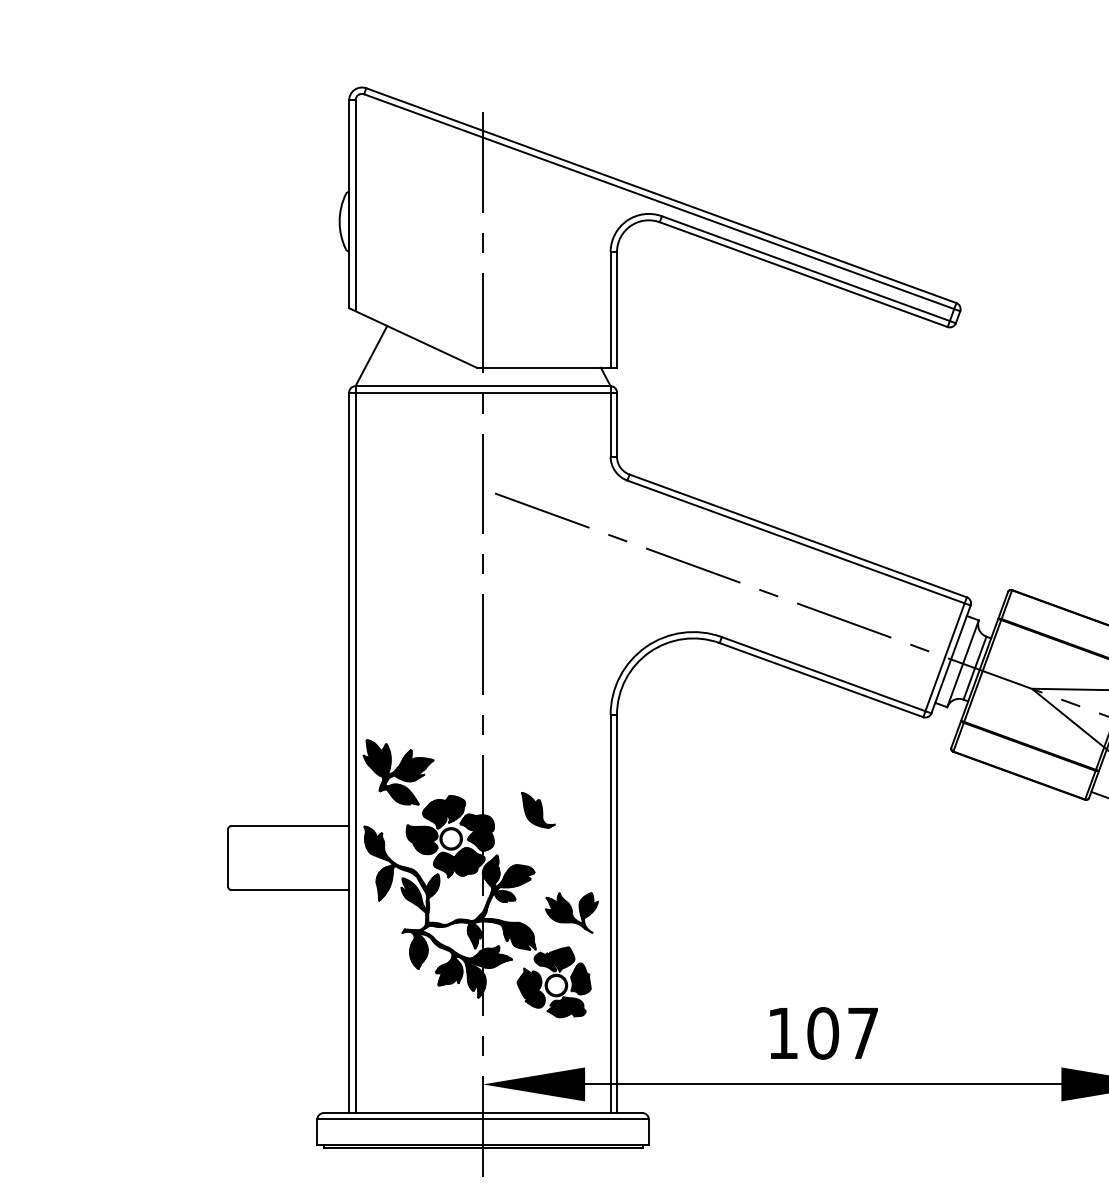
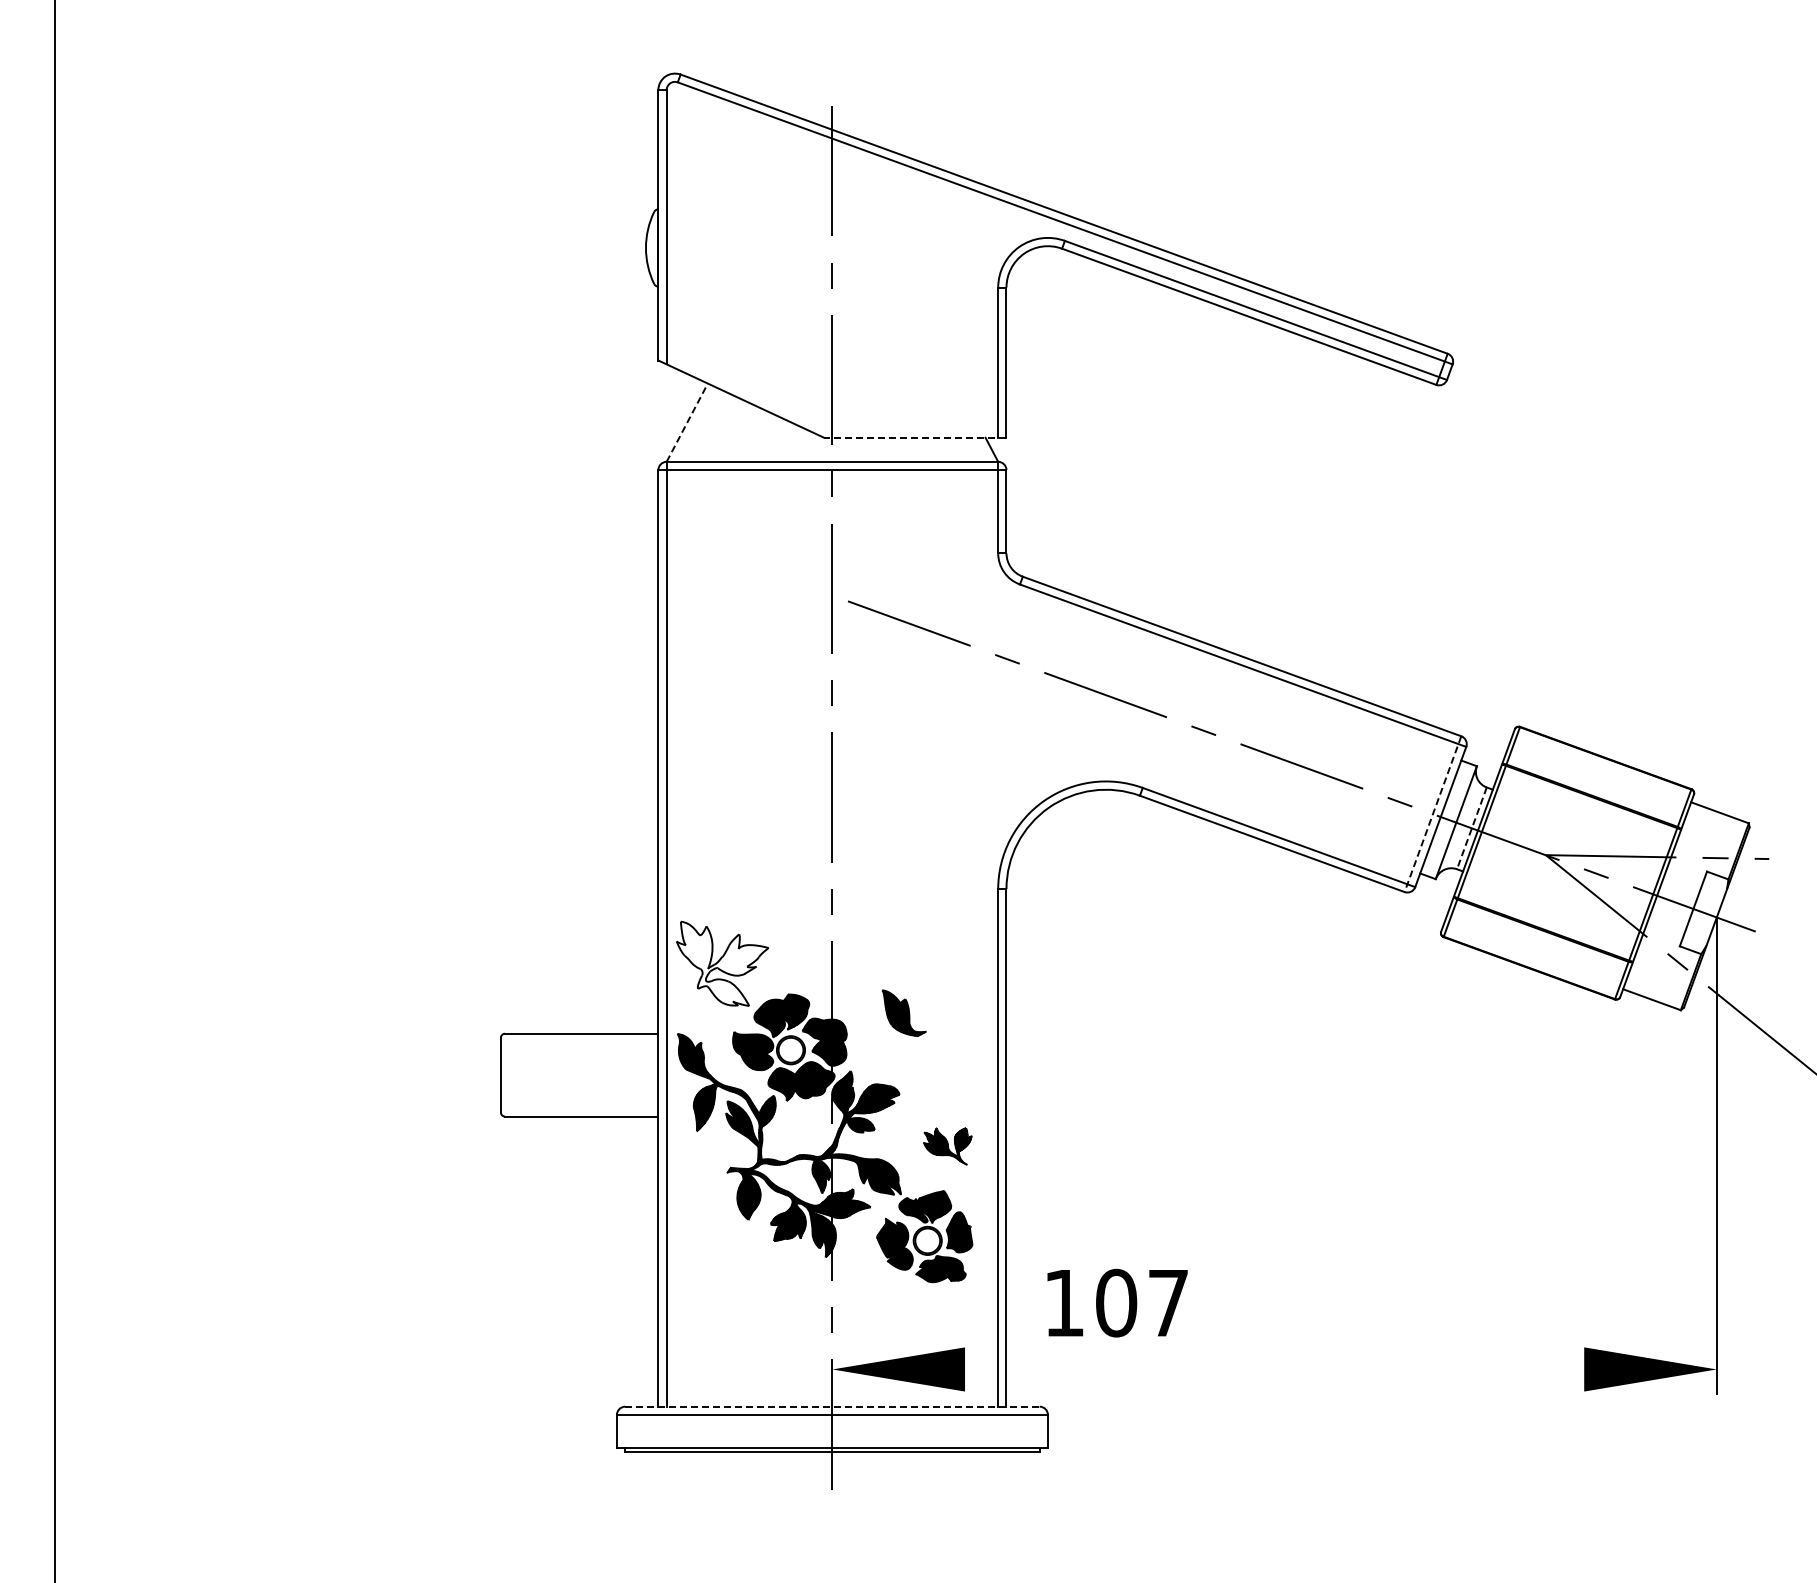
line: (371, 355) -> (687, 422), solid -> dashed
line: (546, 367) -> (914, 437), solid -> dashed
line: (944, 657) -> (1432, 814), solid -> dashed
line: (974, 668) -> (1471, 828), solid -> dashed
hatch: (398, 772) -> (722, 963), removed
part: (571, 912) -> (947, 1146), size x0.7
text: (823, 1032) -> (1117, 1302), moved
line: (823, 1084) -> (1274, 1369), removed
line: (483, 1112) -> (832, 1406), solid -> dashed

